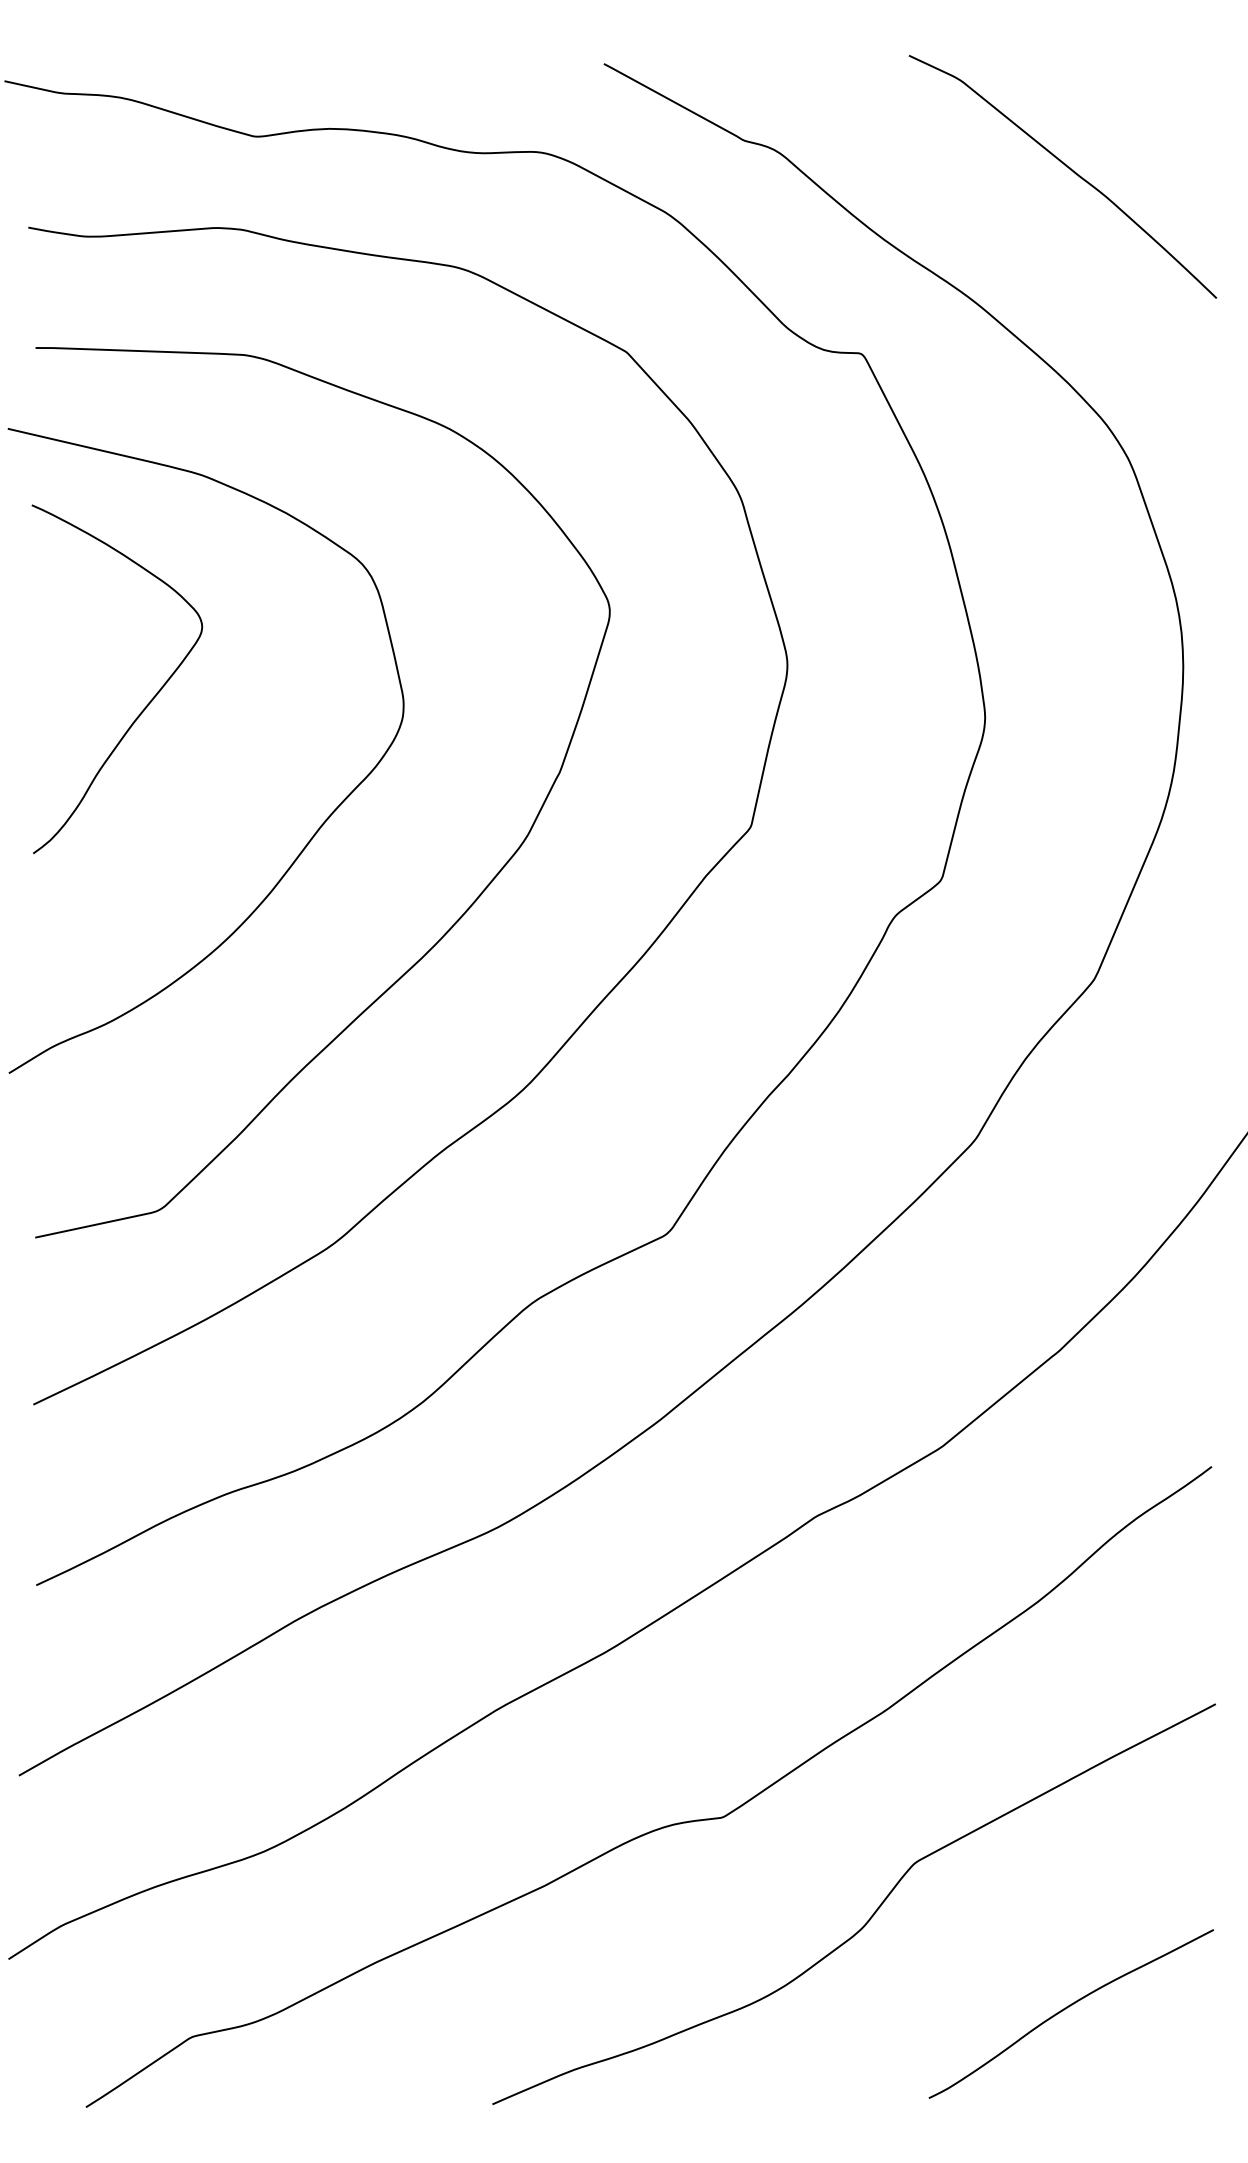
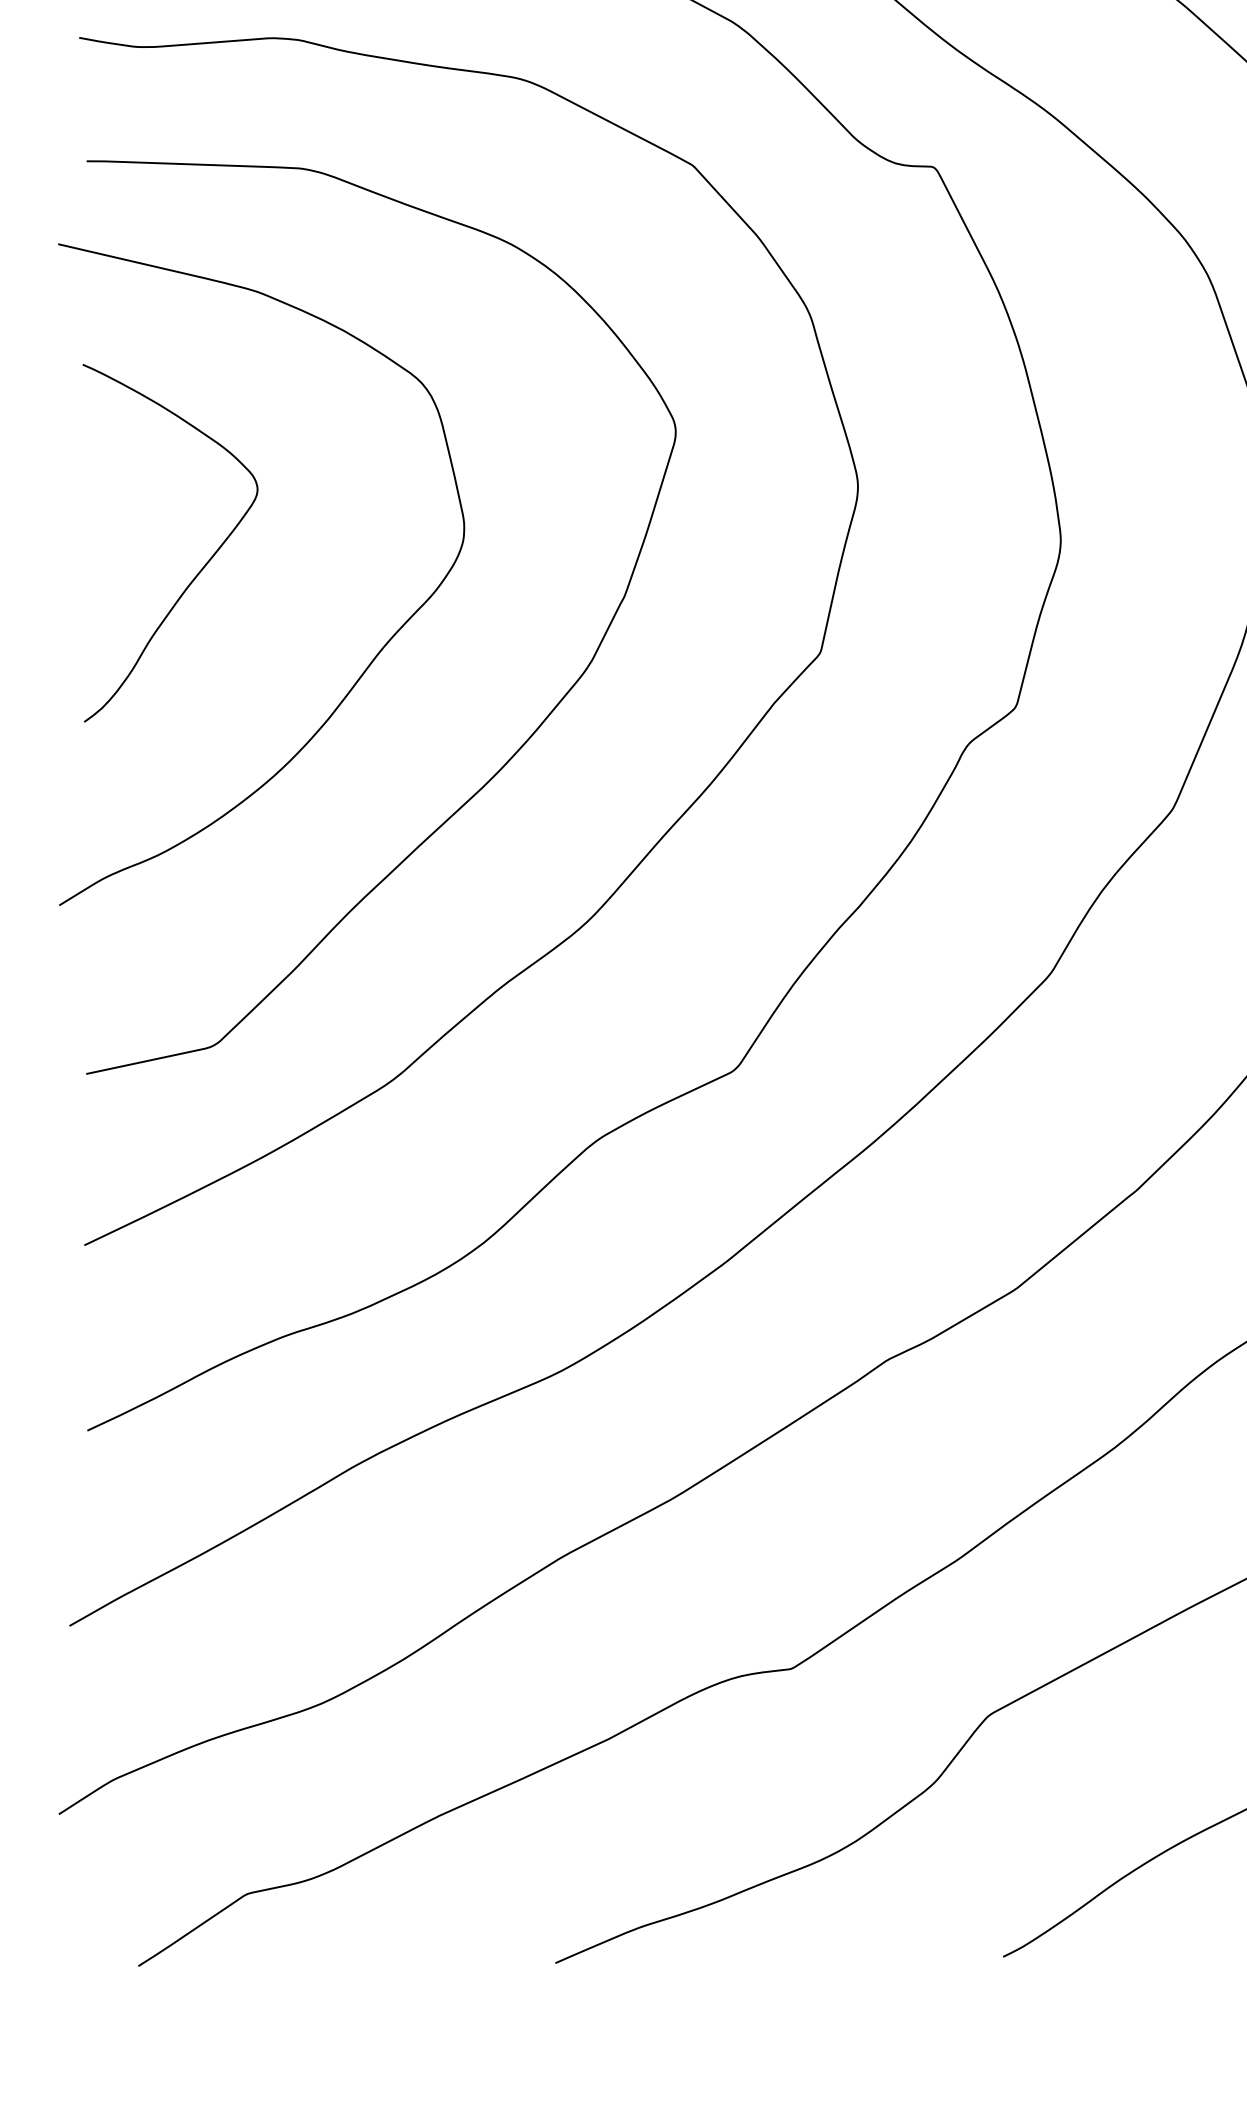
curve: (148, 702) -> (202, 567), moved

